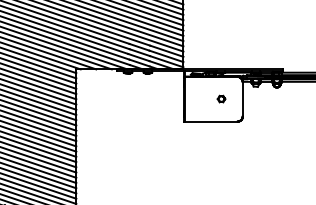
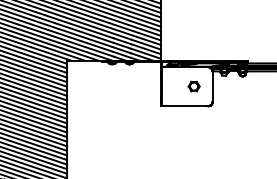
part: (221, 98) -> (194, 85), size x1.67

